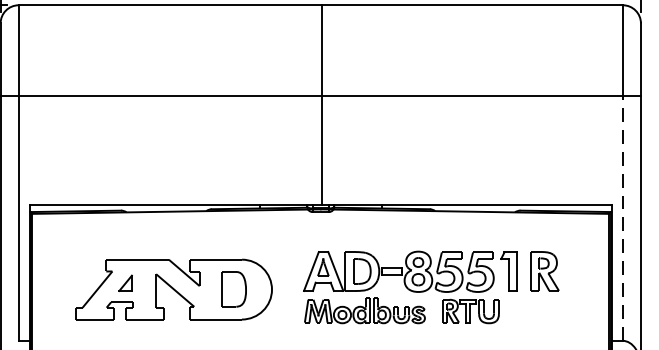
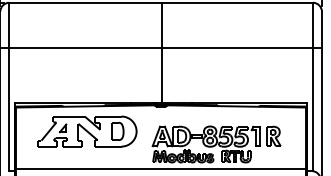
line: (622, 217) -> (312, 109), dashed -> solid
part: (174, 289) -> (87, 131), moved
line: (321, 335) -> (161, 168), added

